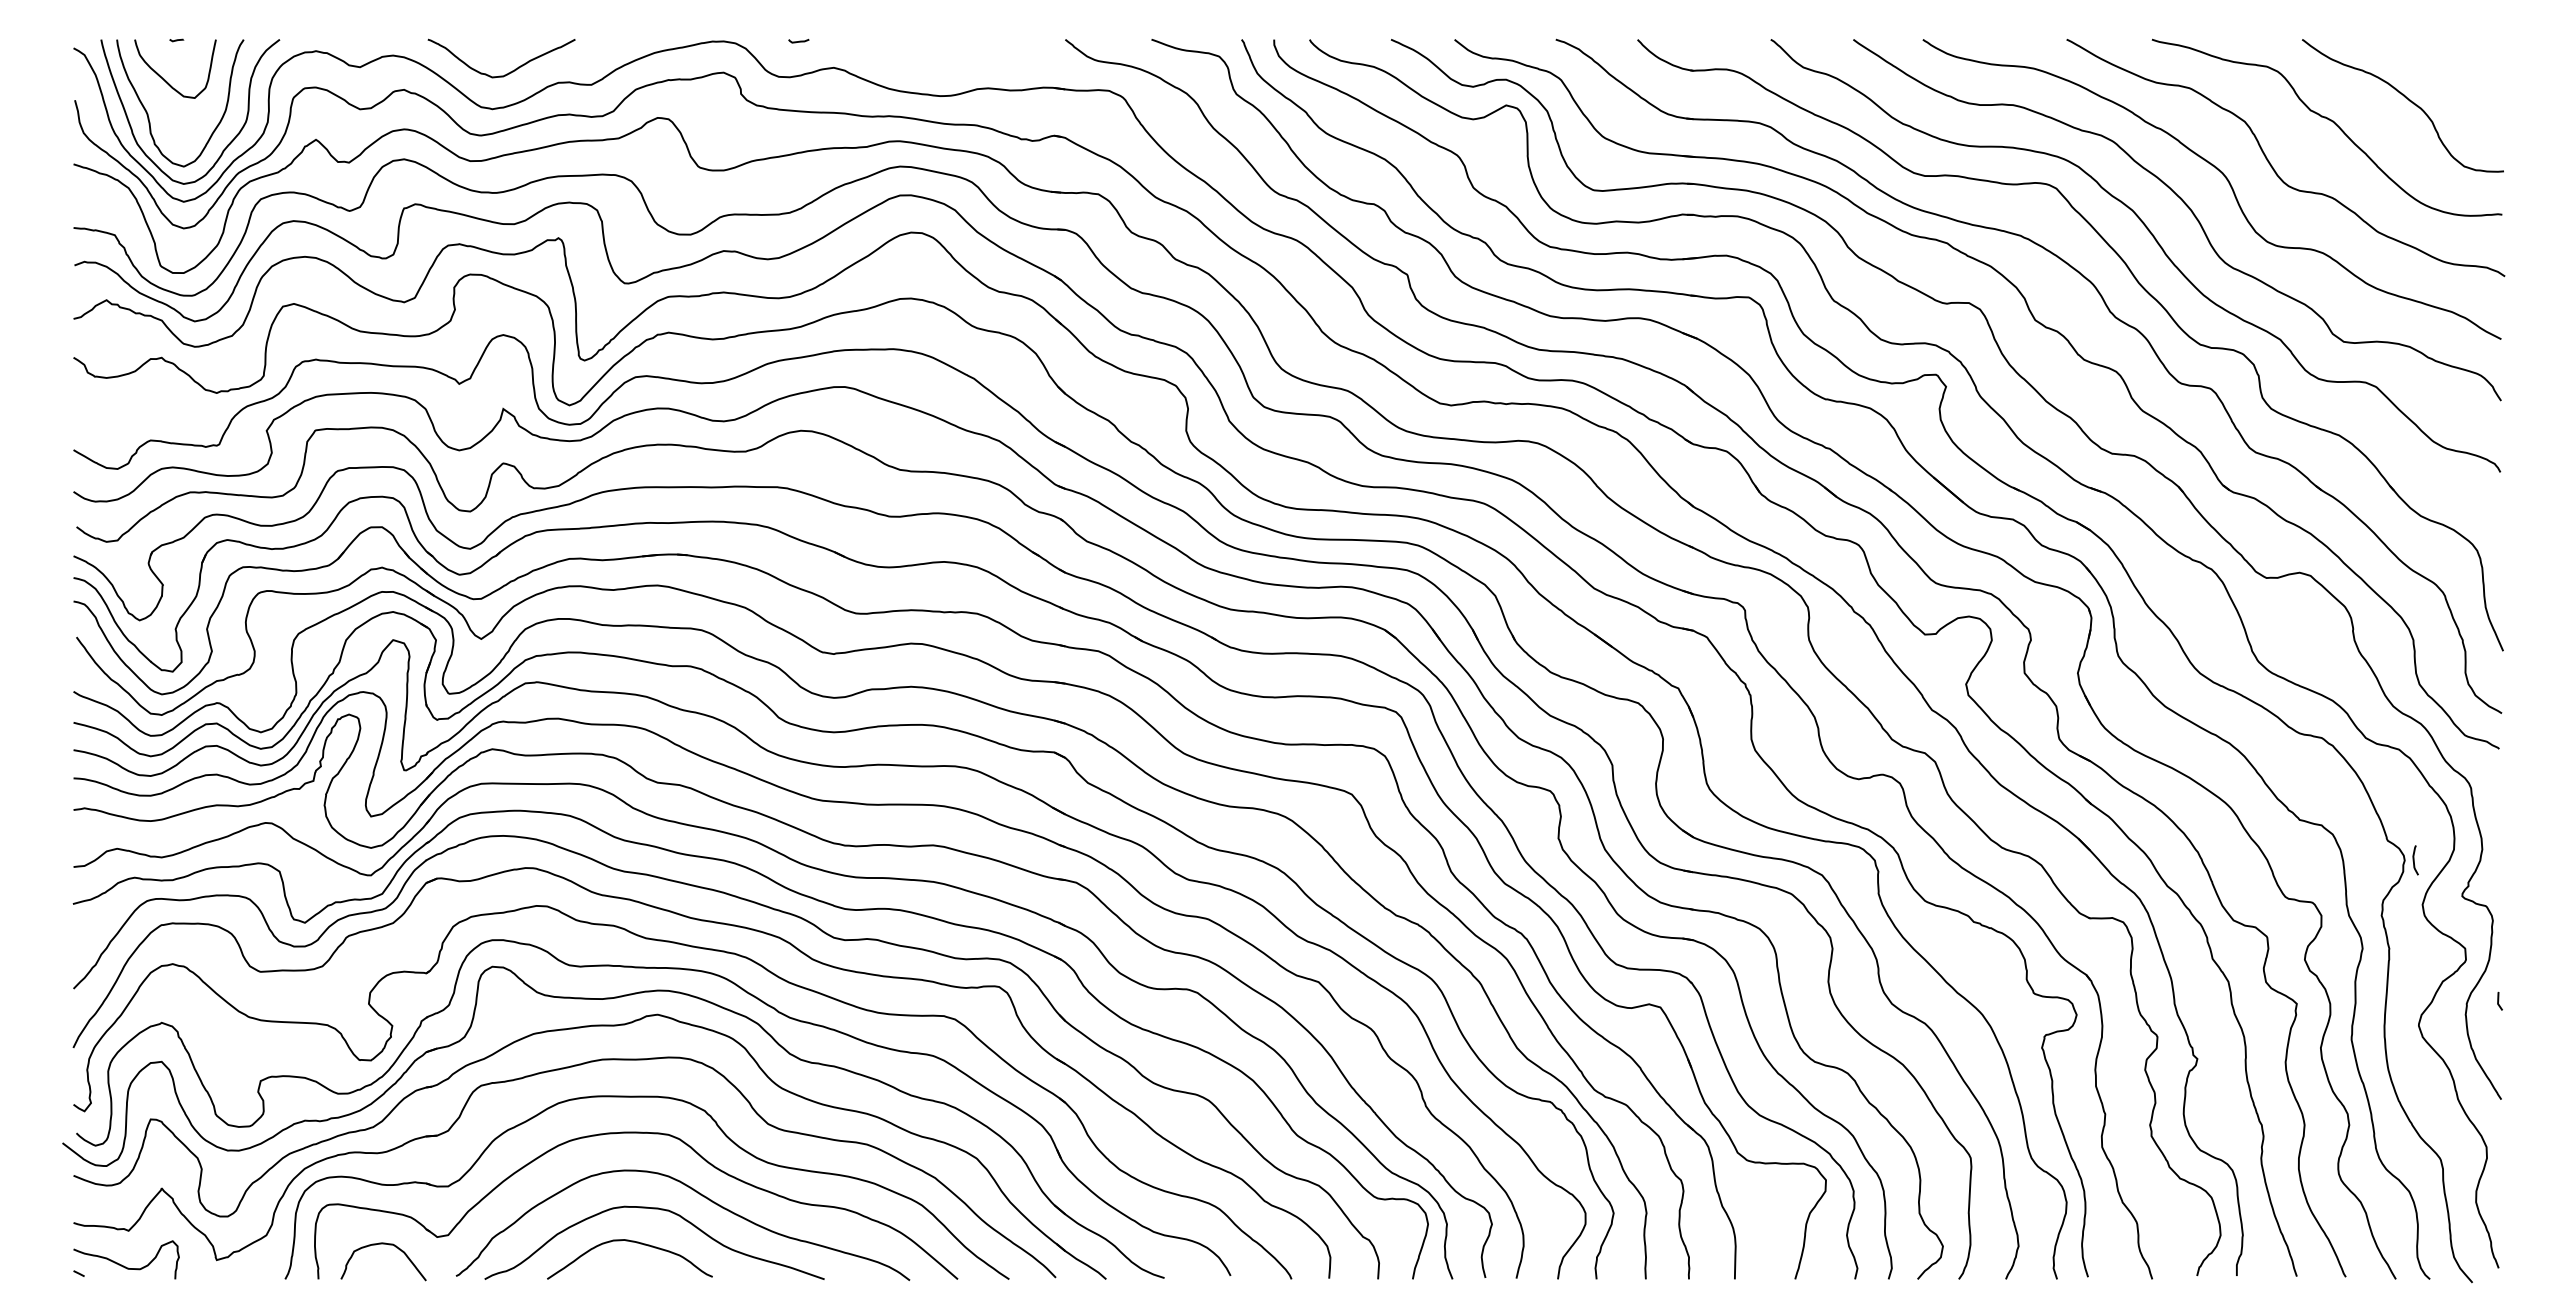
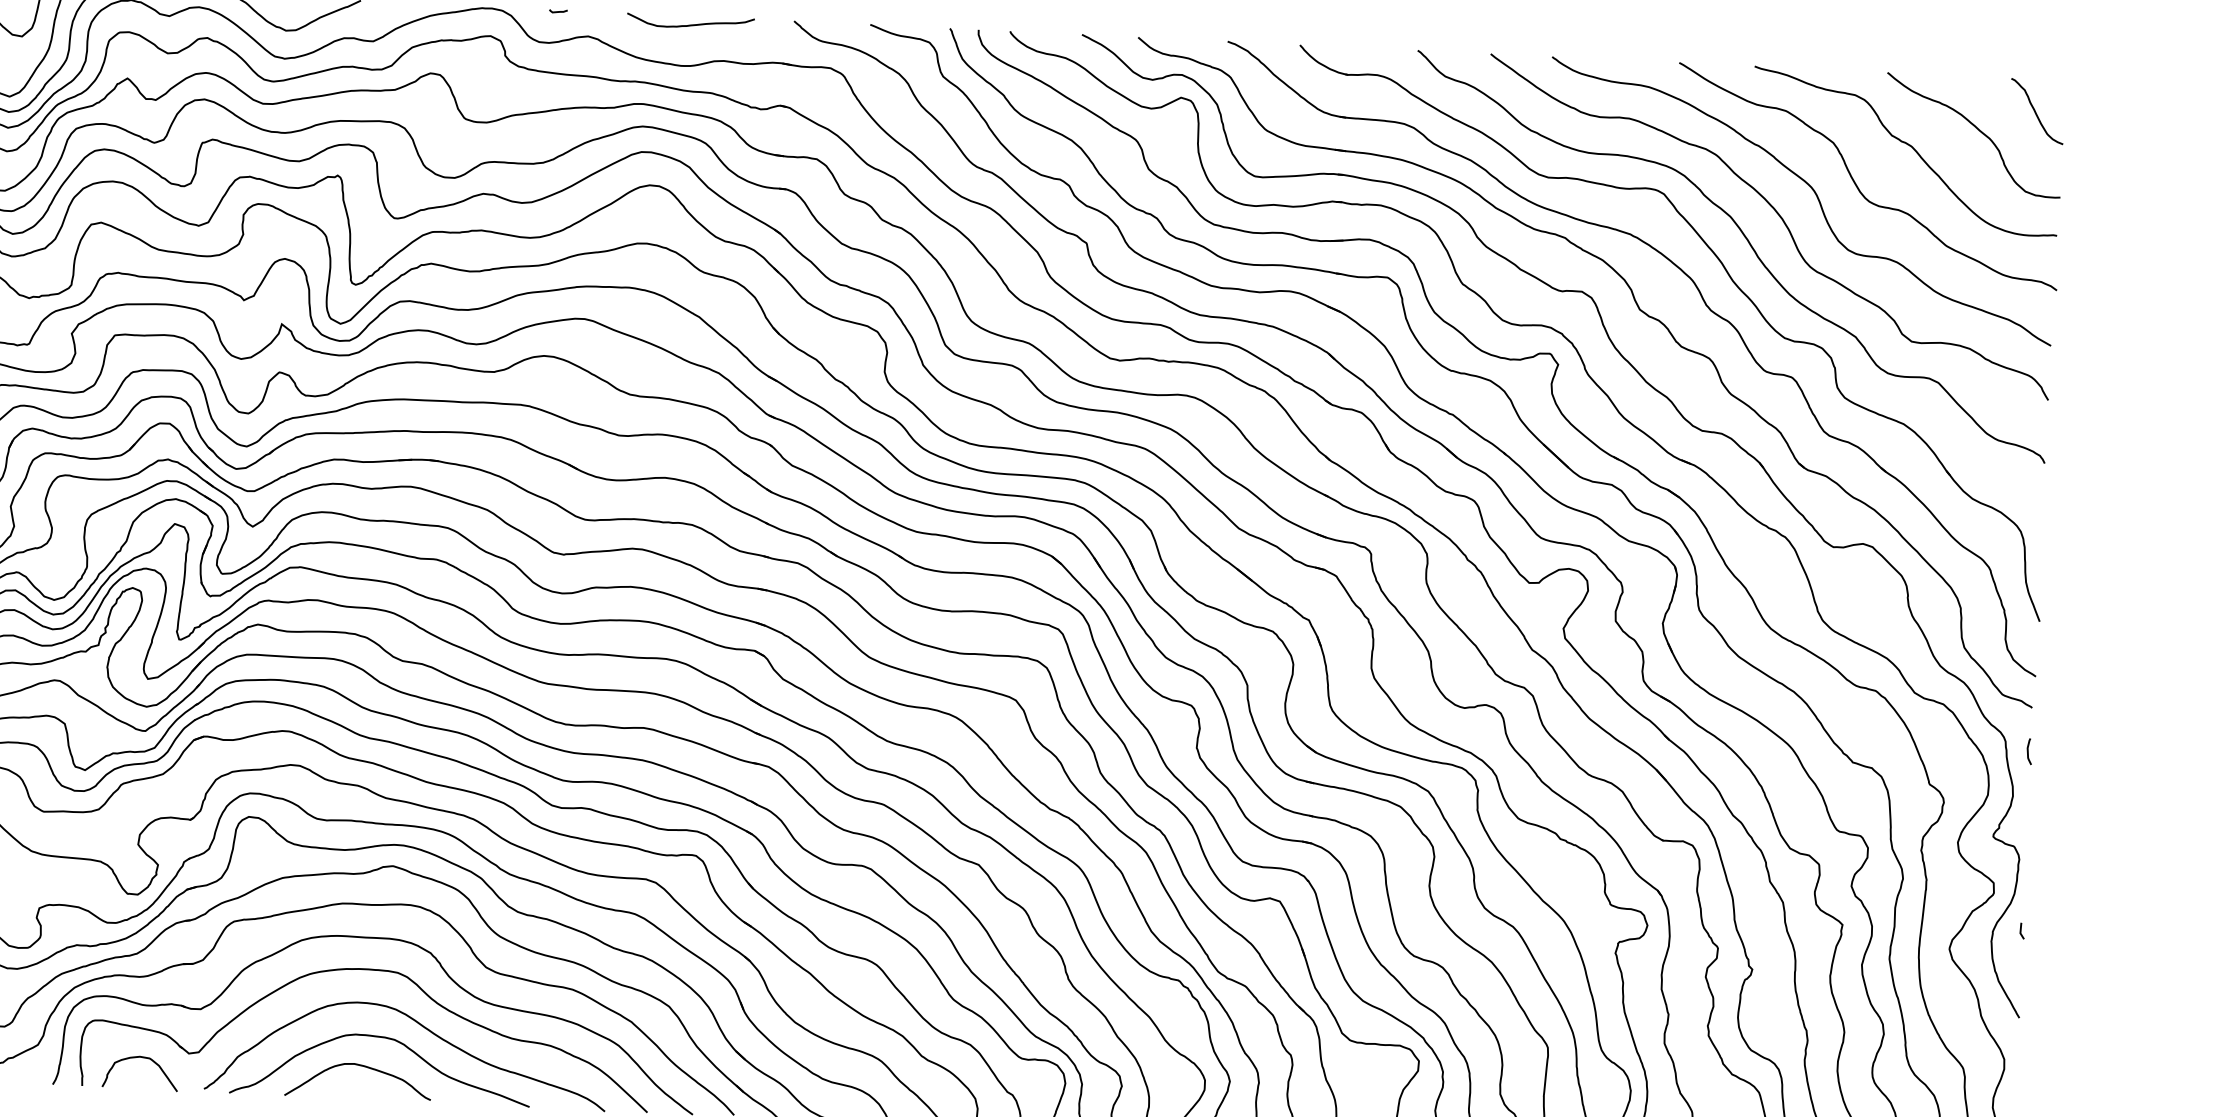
curve: (950, 48) -> (692, 24), added
curve: (2472, 76) -> (2036, 112), added
curve: (2414, 860) -> (2028, 751), moved

